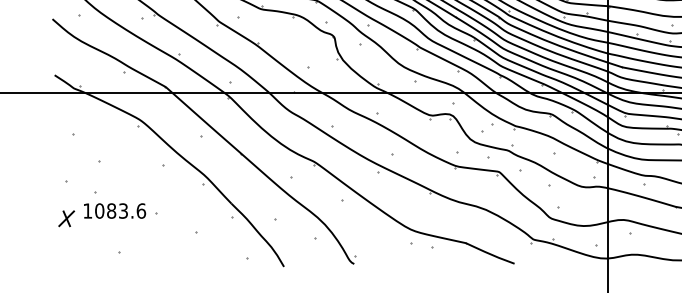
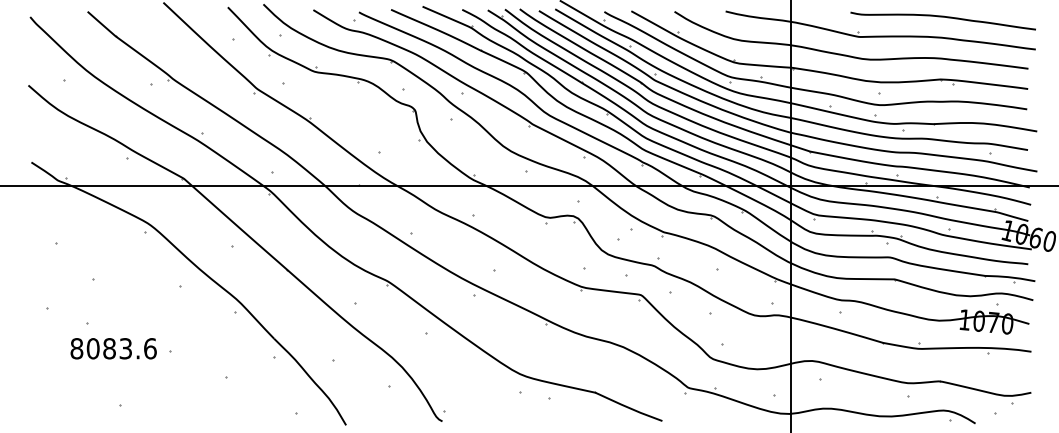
text: (87, 210) -> (76, 348), 1083.6 -> 8083.6
part: (66, 218) -> (47, 359), removed

